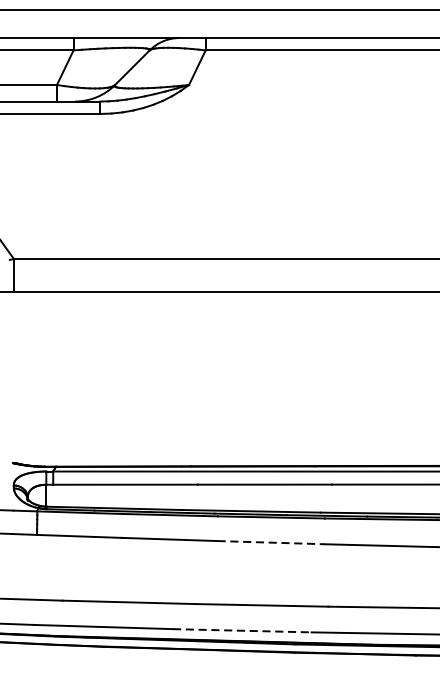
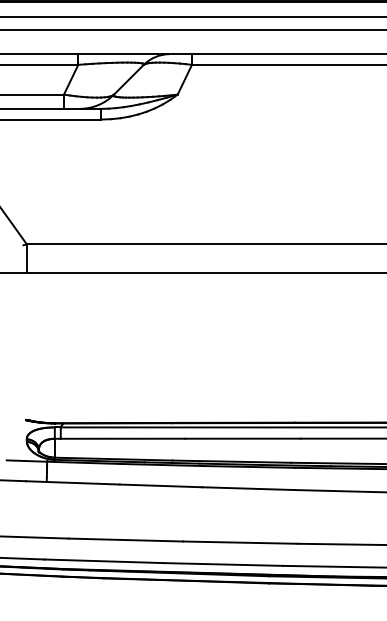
line: (271, 542) -> (248, 488), dashed -> solid
line: (242, 630) -> (223, 564), dashed -> solid

